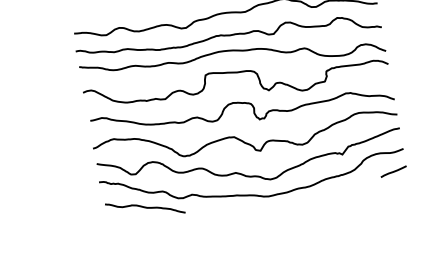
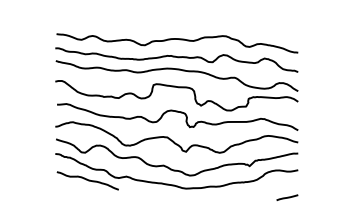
line: (393, 171) -> (287, 197), moved

